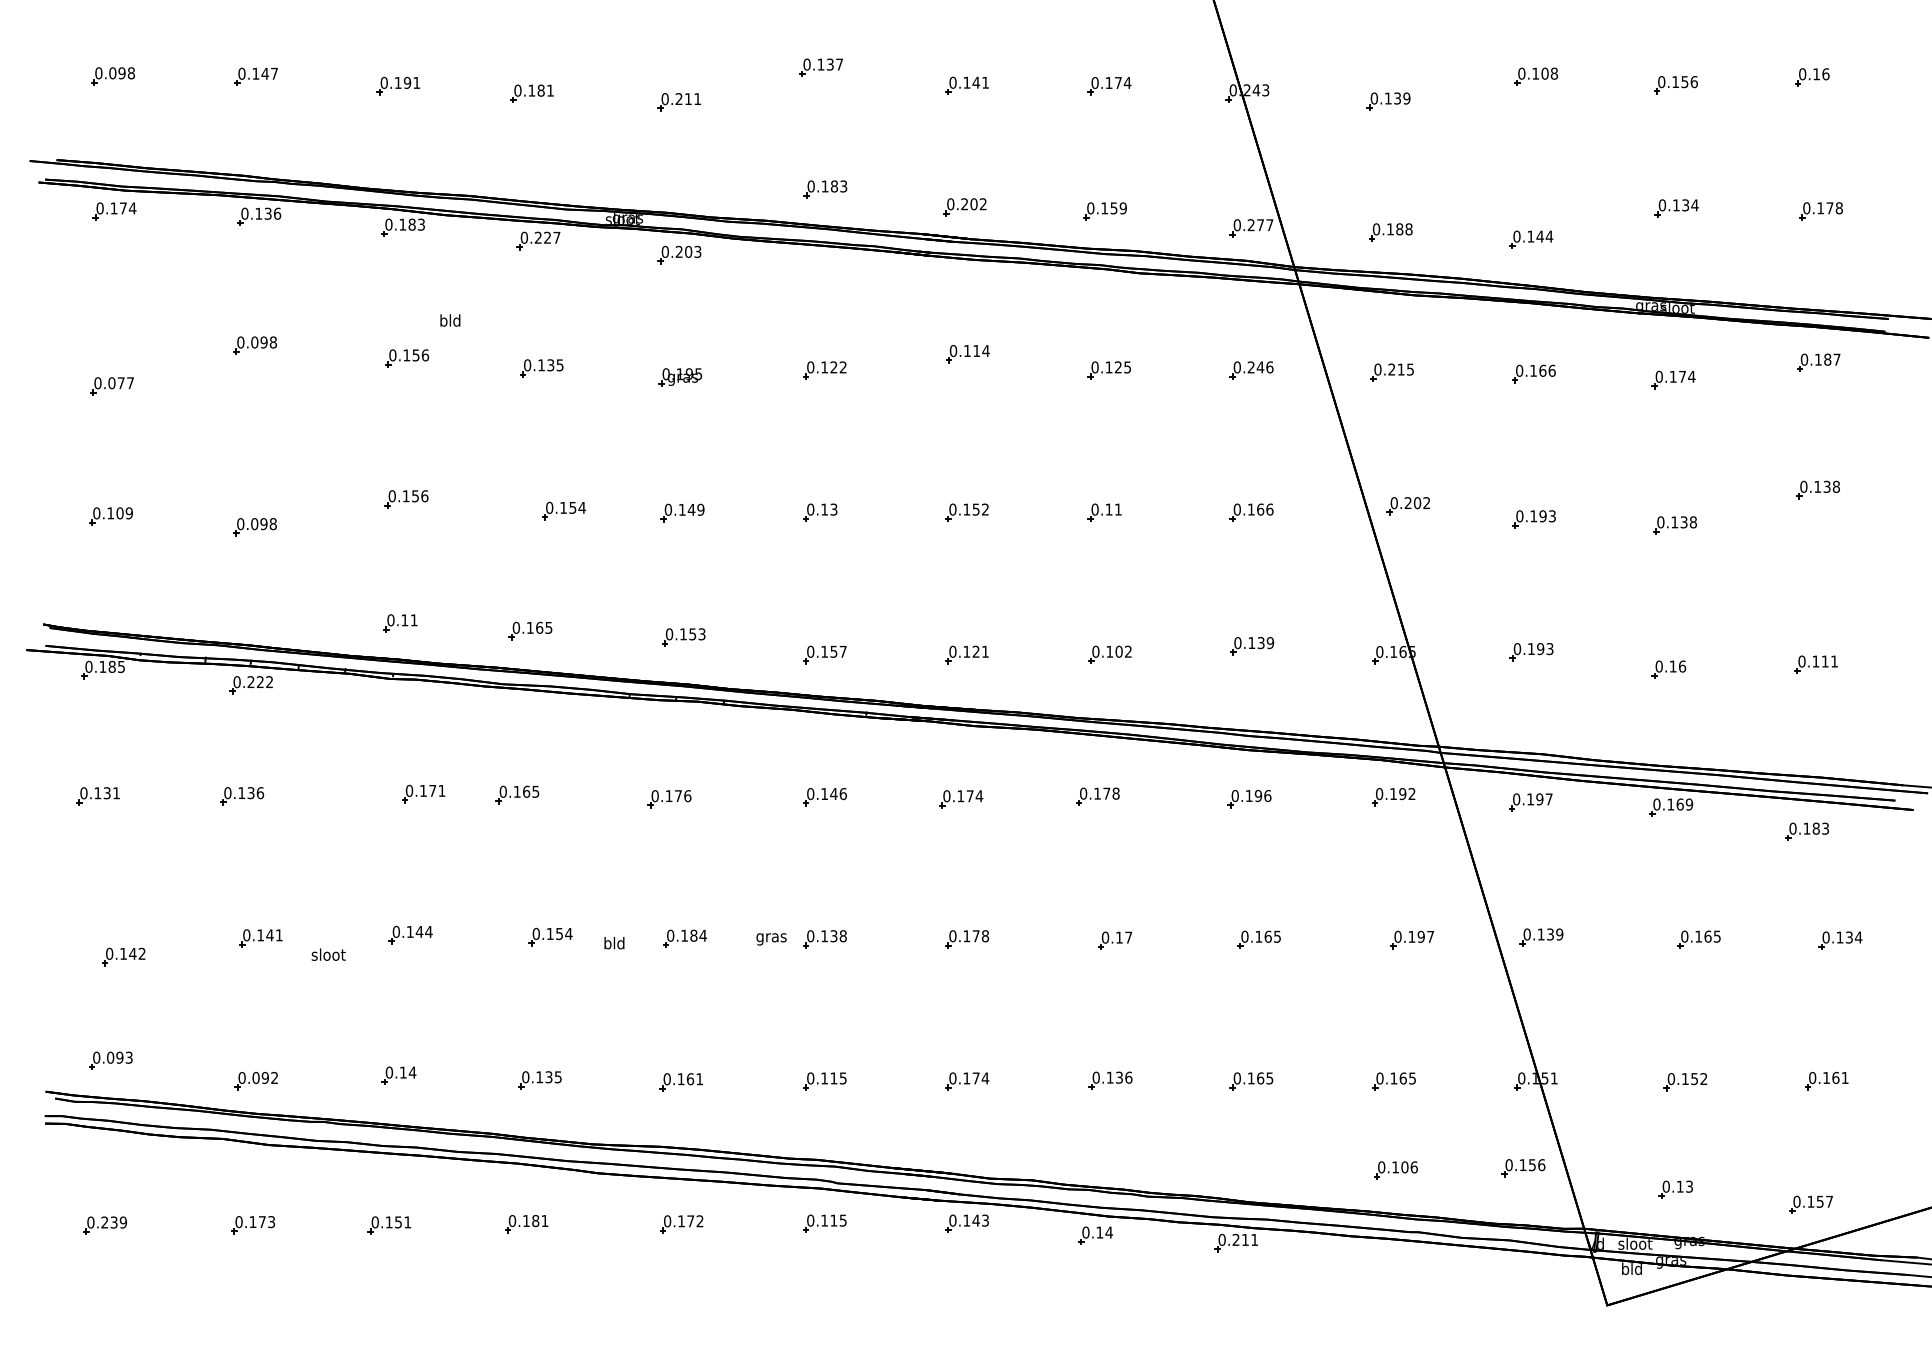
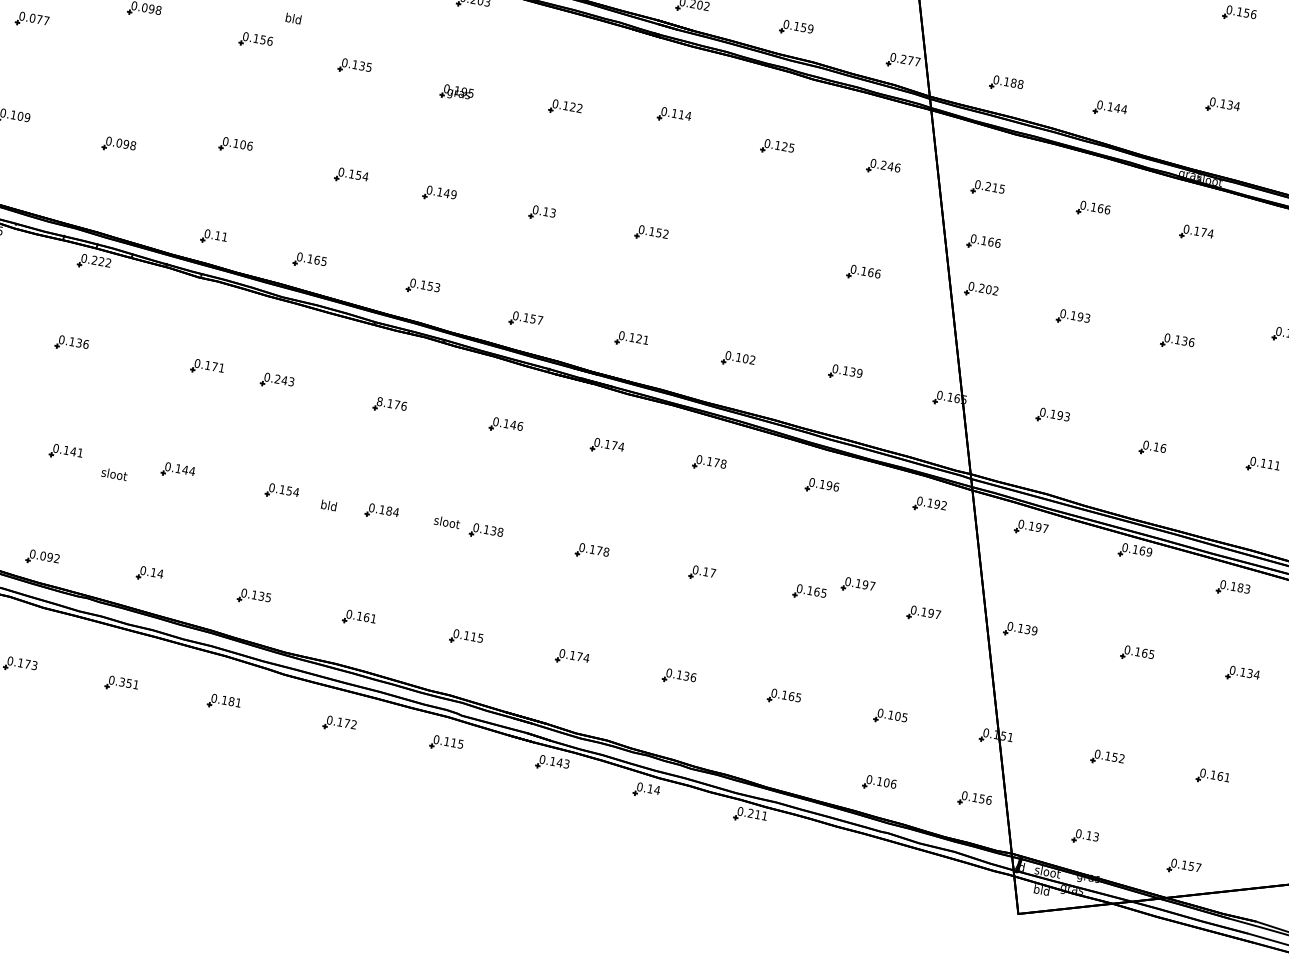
part: (1399, 443) -> (983, 242), added
text: (415, 496) -> (243, 145), 0.156 -> 0.106
part: (1104, 512) -> (754, 253), removed
text: (1693, 522) -> (1191, 342), 0.138 -> 0.136
text: (526, 791) -> (284, 380), 0.165 -> 0.243
text: (654, 795) -> (379, 401), 0.176 -> 8.176
part: (1319, 918) -> (857, 585), added
text: (771, 937) -> (446, 523), gras -> sloot
text: (1402, 1078) -> (897, 716), 0.165 -> 0.105
text: (388, 1222) -> (121, 682), 0.151 -> 0.351

